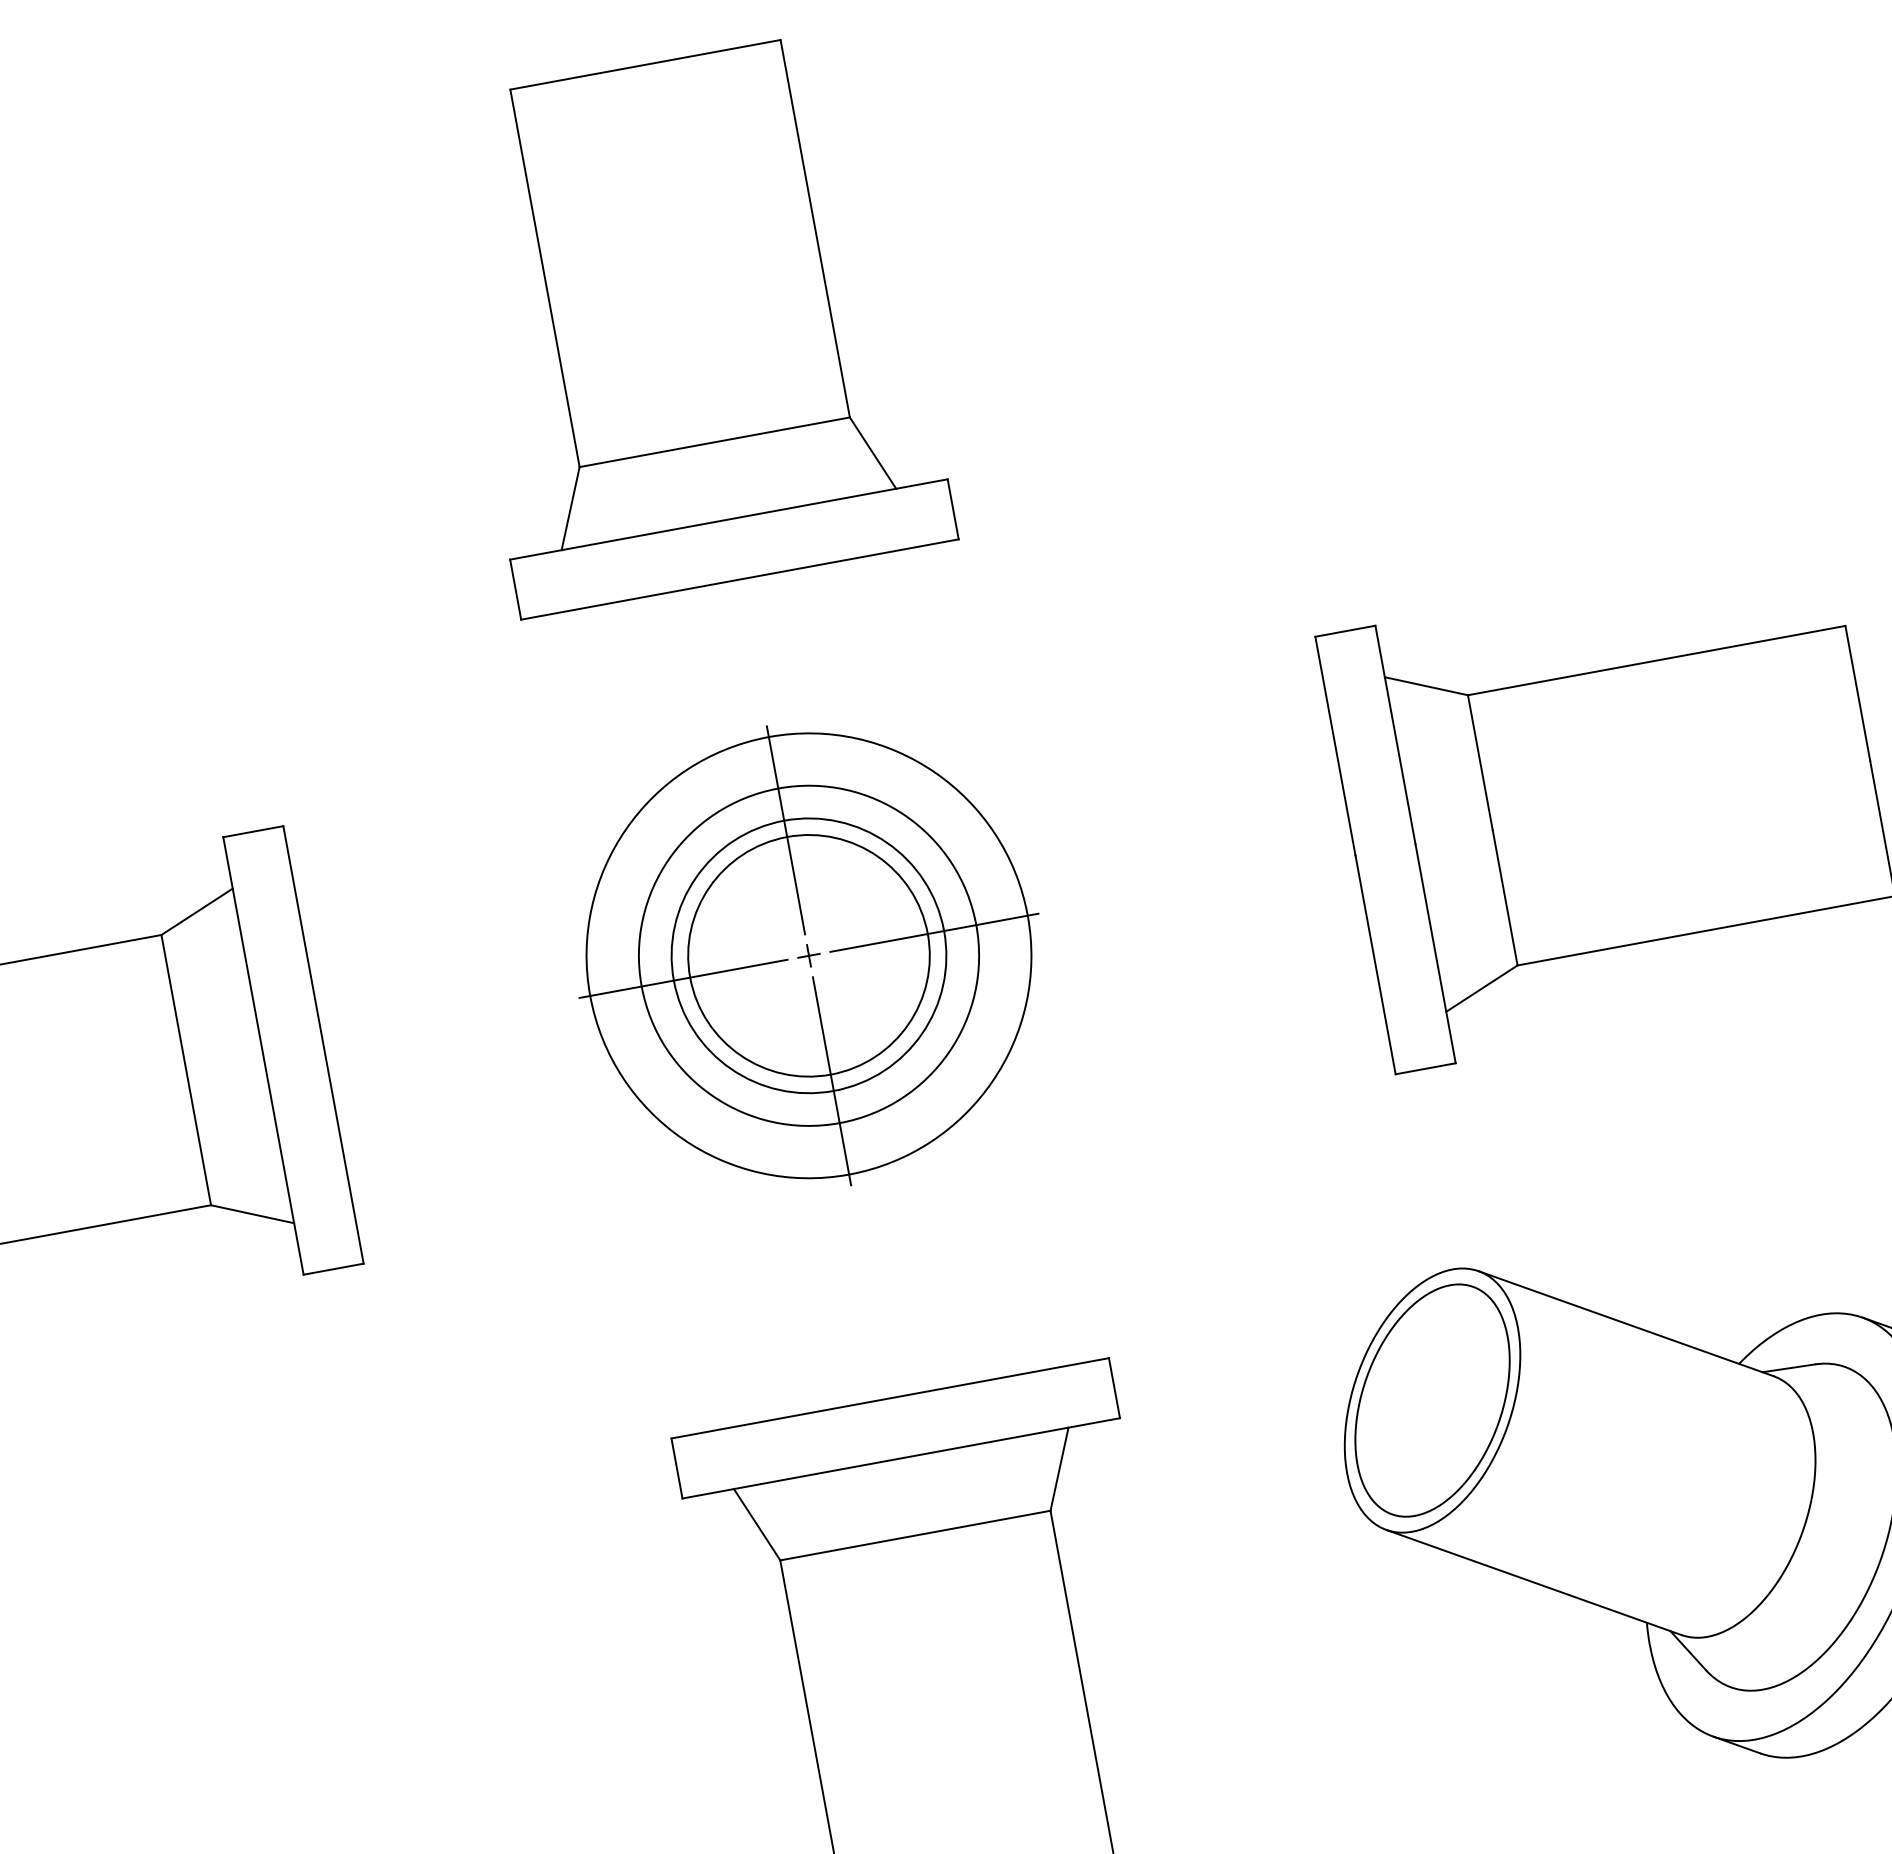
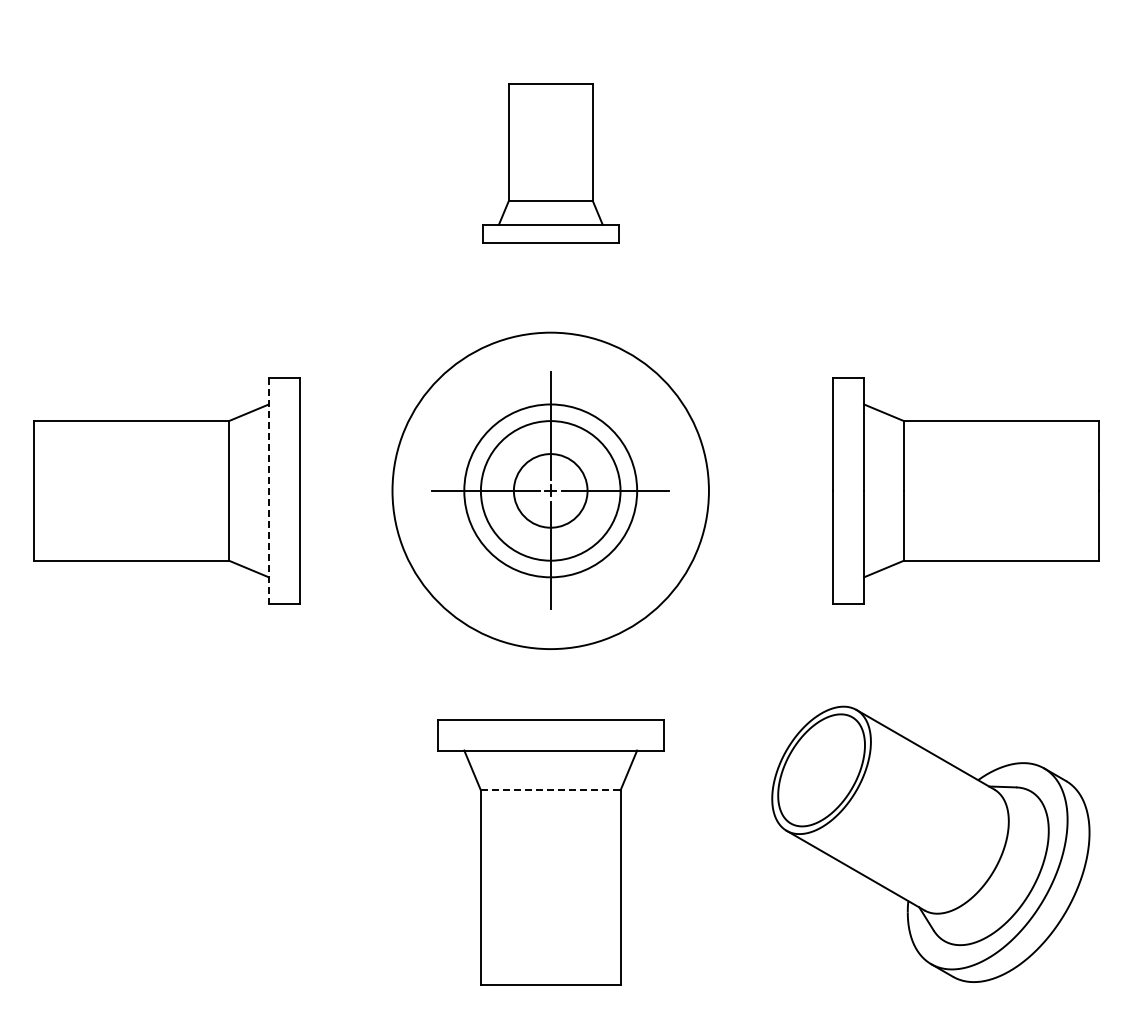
part: (692, 322) -> (550, 163), size x0.6
circle: (808, 955) -> (550, 490), size x0.6
circle: (808, 955) -> (550, 490), size x1.4
line: (262, 1057) -> (268, 491), solid -> dashed
line: (914, 1535) -> (550, 790), solid -> dashed

